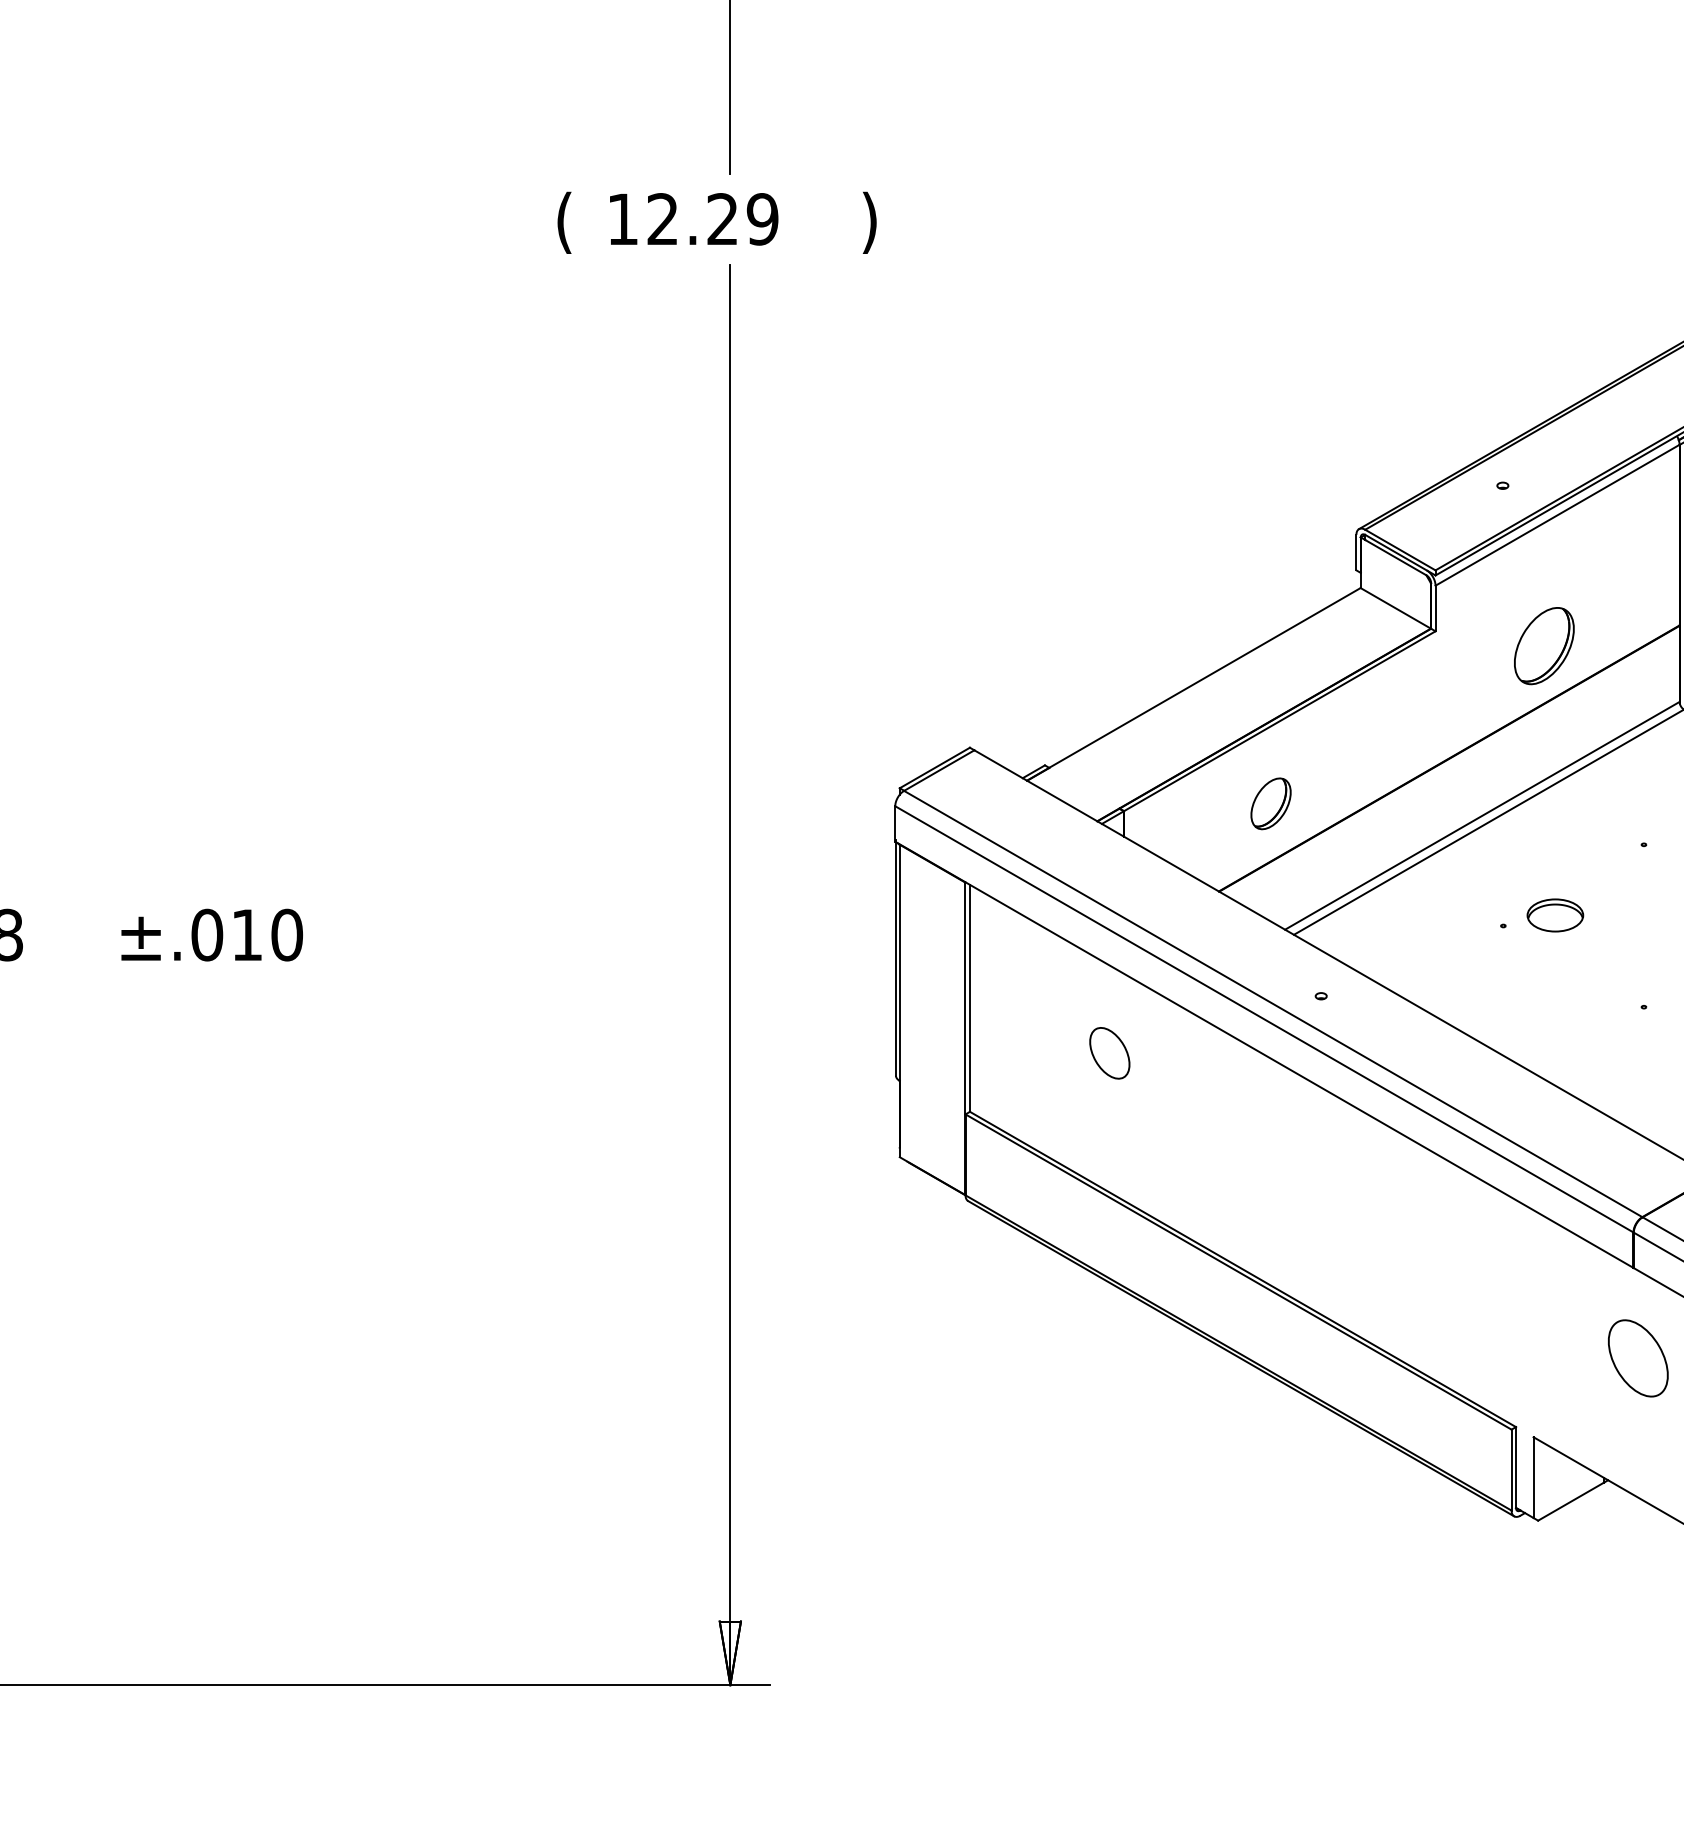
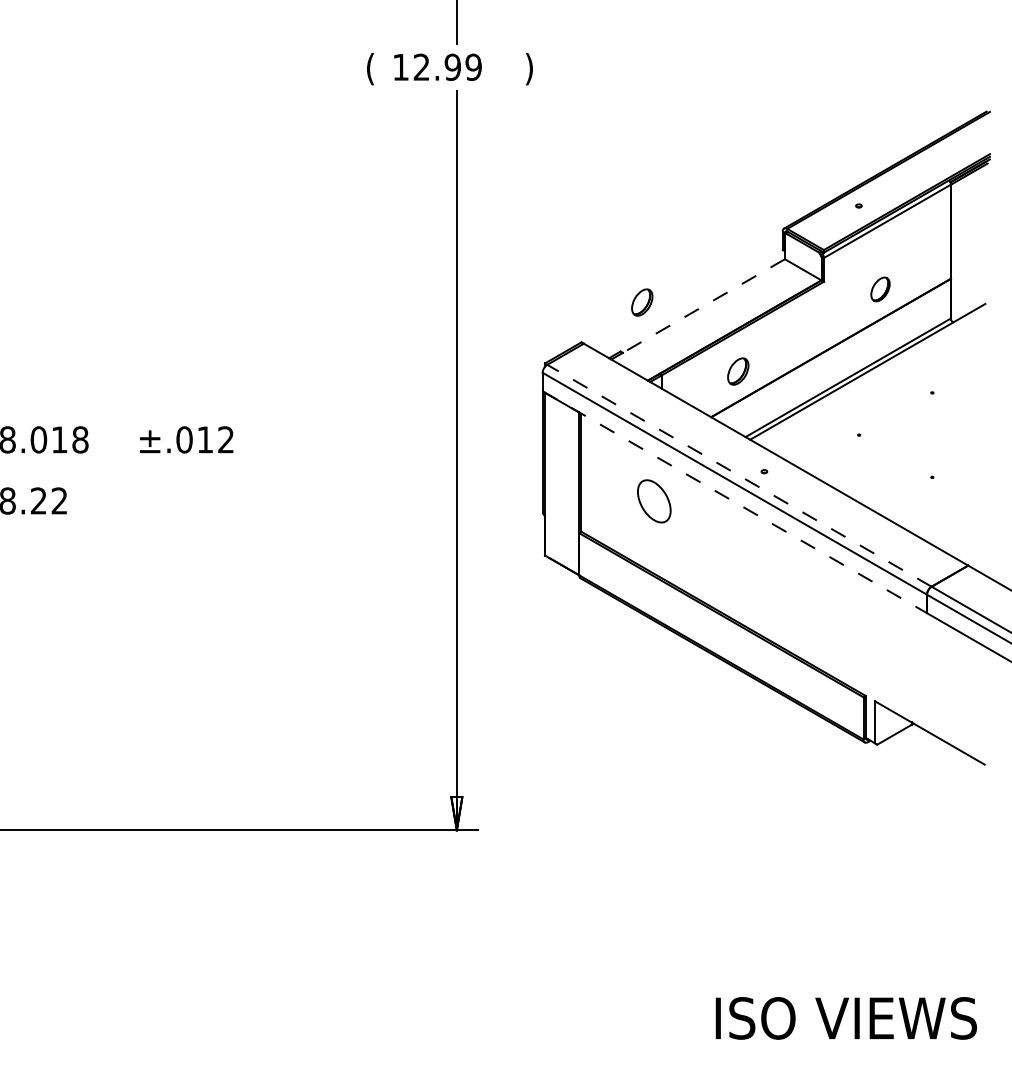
text: (722, 217) -> (452, 66), 12.29 -> 12.99
part: (1544, 646) -> (880, 289), size x0.6
part: (1087, 671) -> (642, 302), added
line: (1192, 684) -> (697, 309), solid -> dashed
part: (1553, 915) -> (885, 429), removed
text: (287, 934) -> (226, 439), ±.010 -> ±.012
line: (1273, 1003) -> (739, 475), solid -> dashed
part: (1110, 1053) -> (654, 501), size x1.6
line: (1263, 1055) -> (734, 502), solid -> dashed
part: (1638, 1357) -> (929, 659), removed

